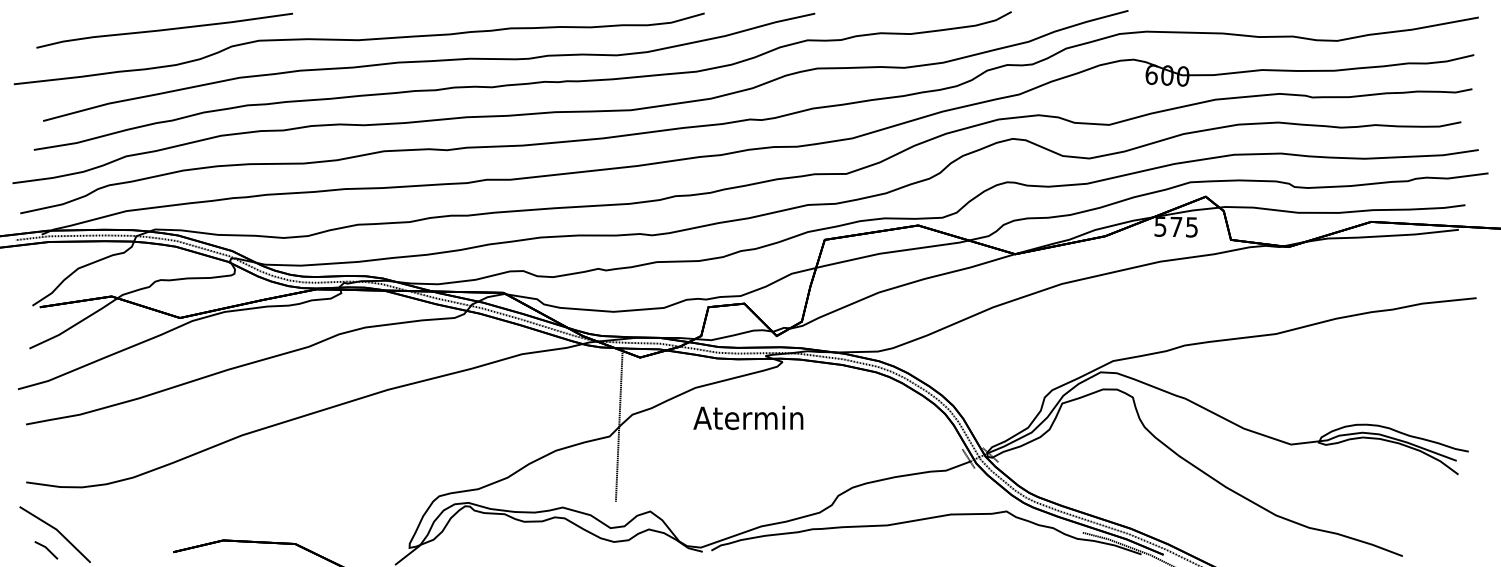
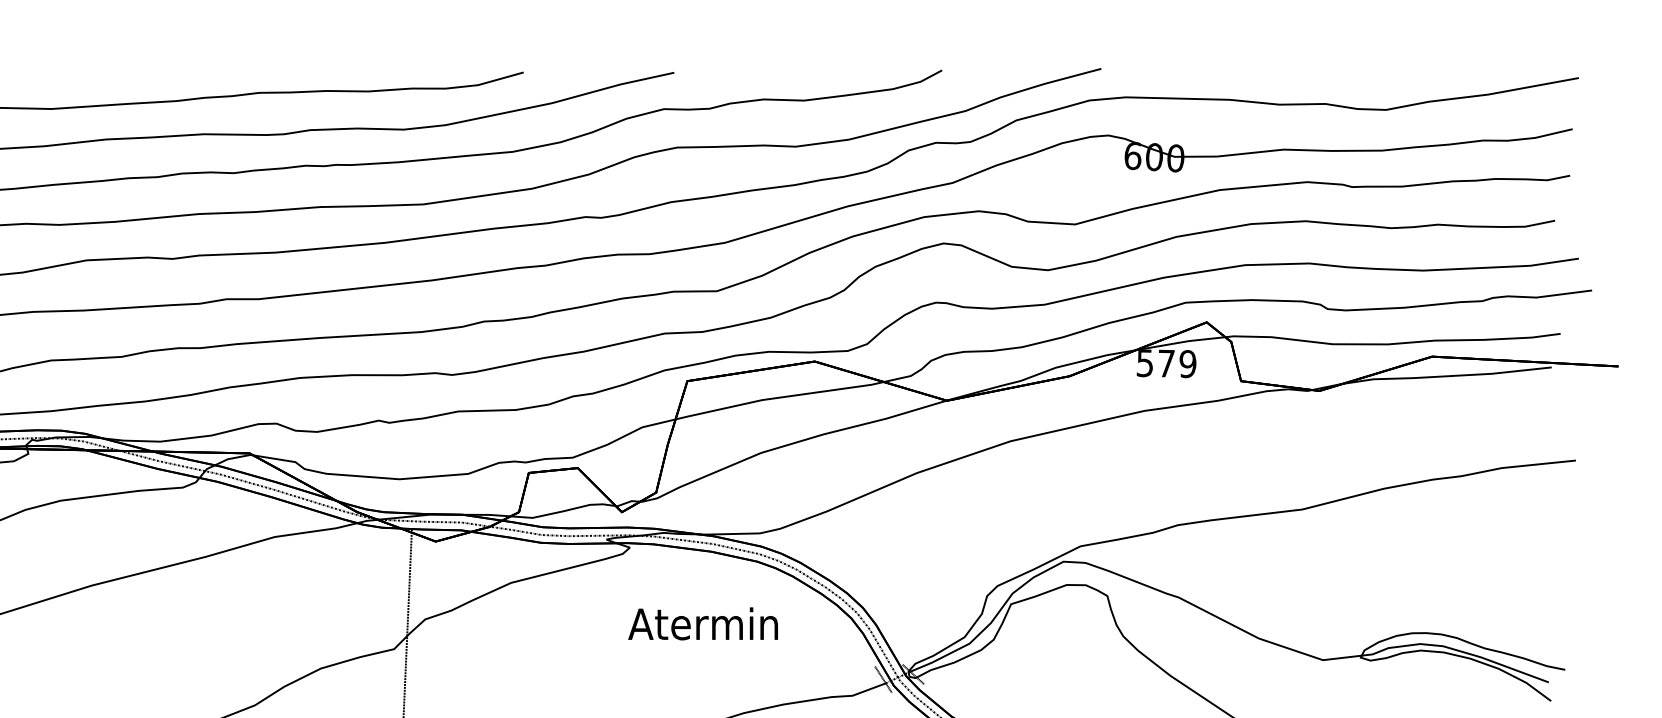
text: (1191, 227) -> (1187, 364), 575 -> 579
text: (748, 417) -> (703, 623), moved

